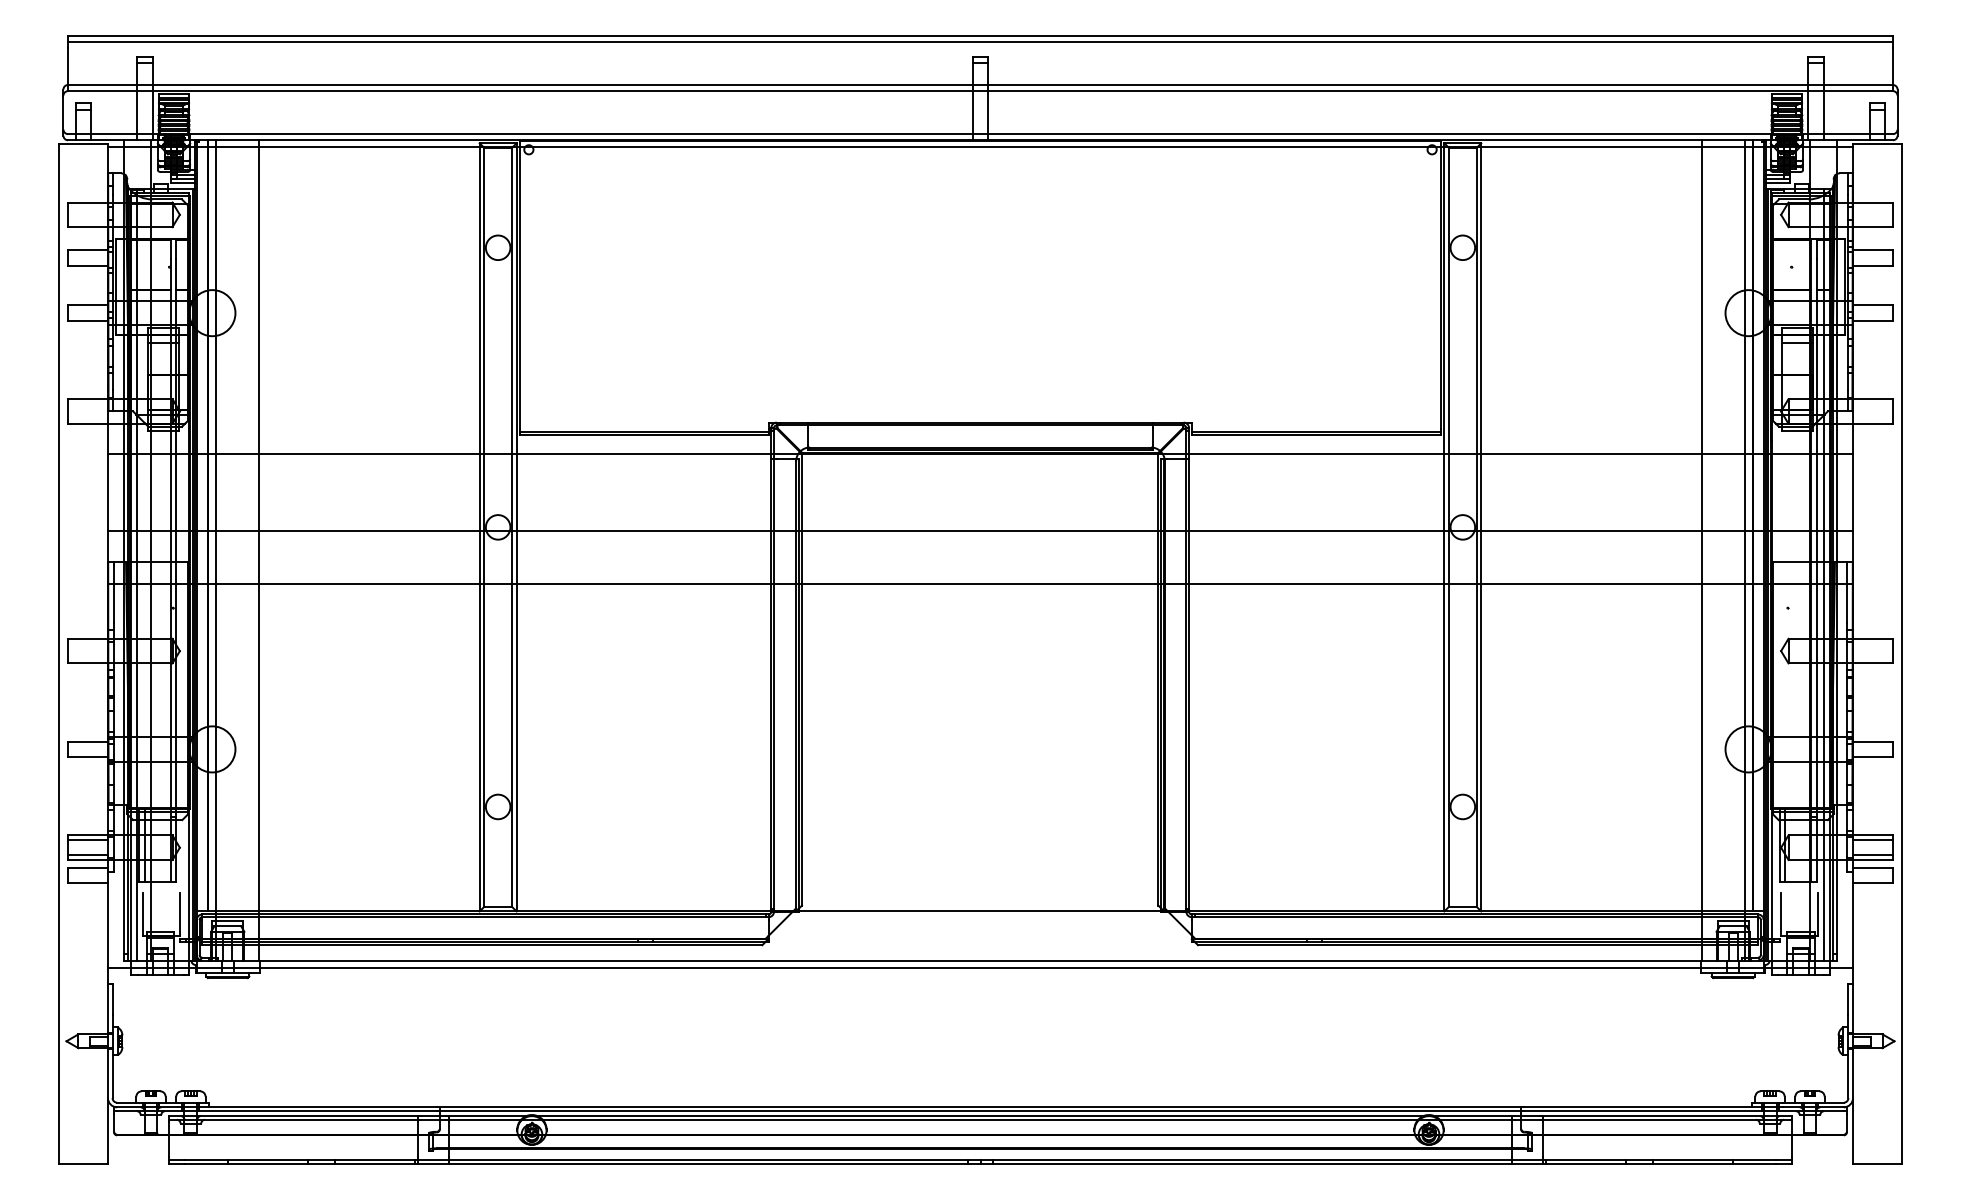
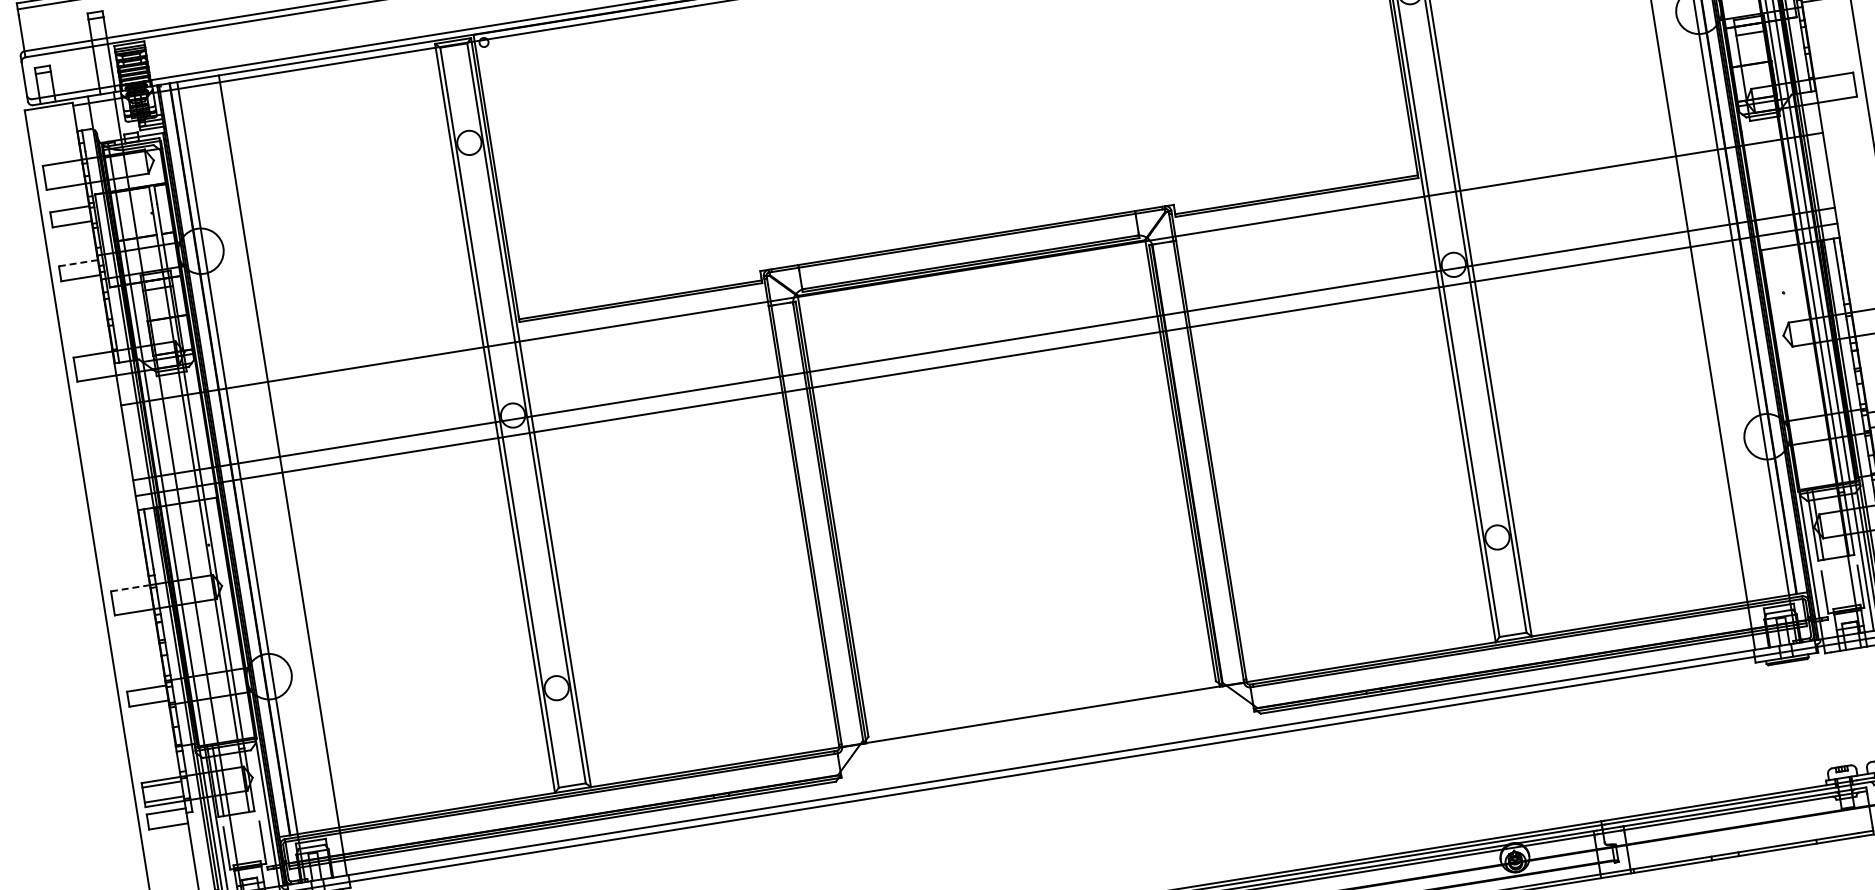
line: (88, 305) -> (78, 263), solid -> dashed
line: (980, 583) -> (986, 359), moved
line: (88, 638) -> (130, 587), solid -> dashed

